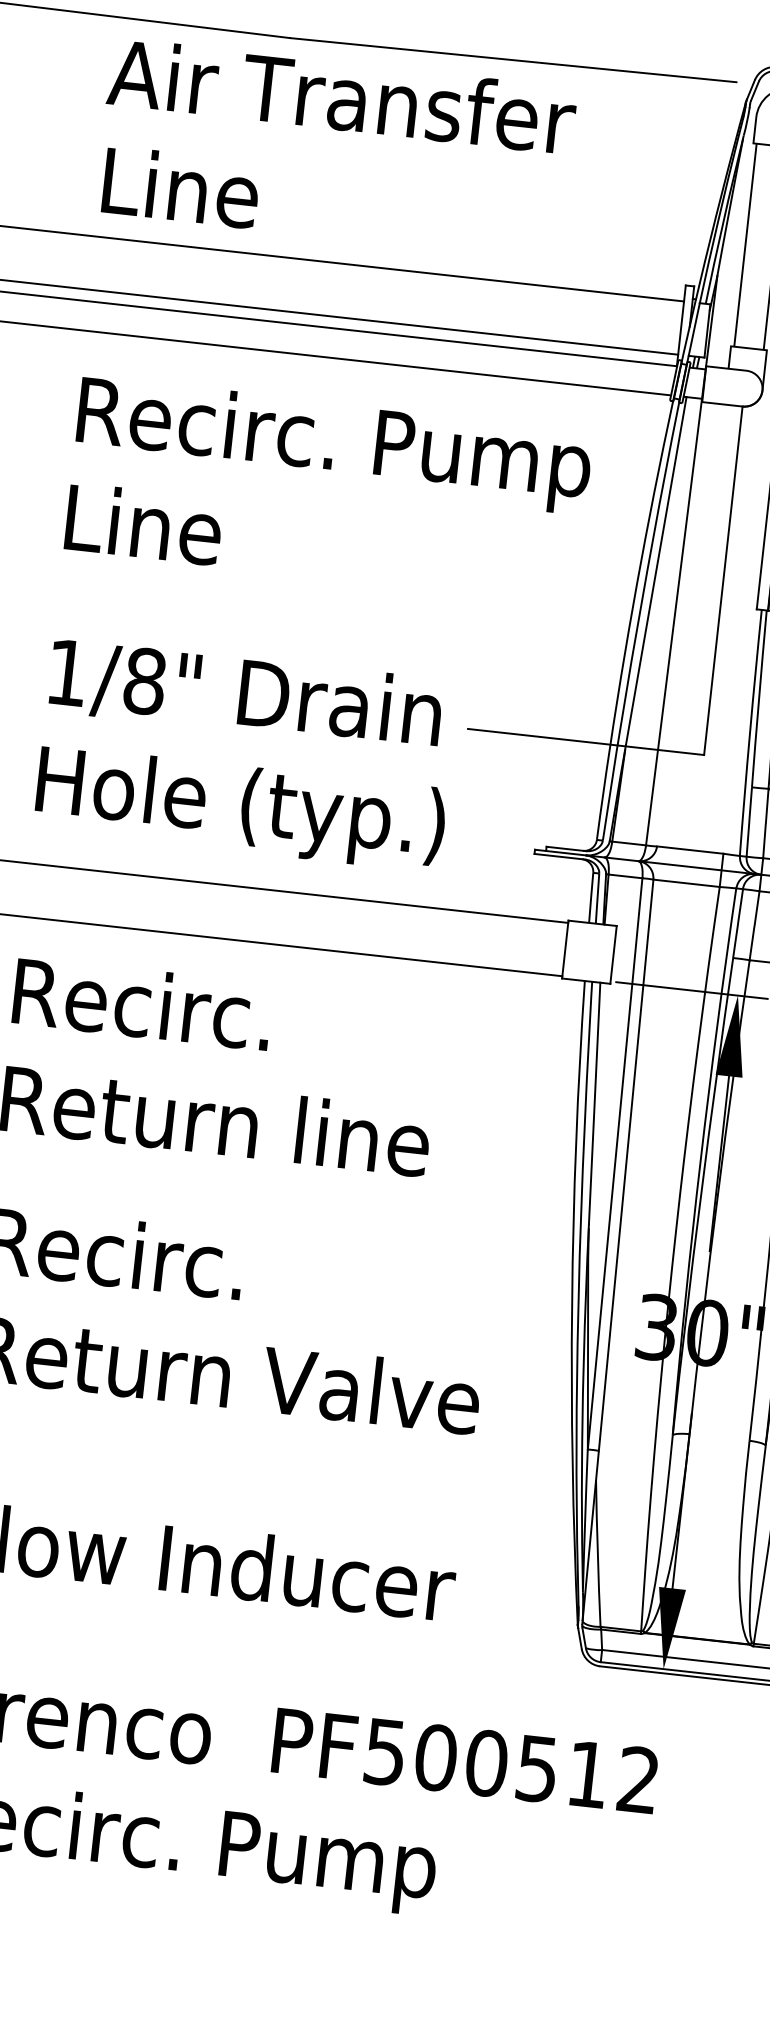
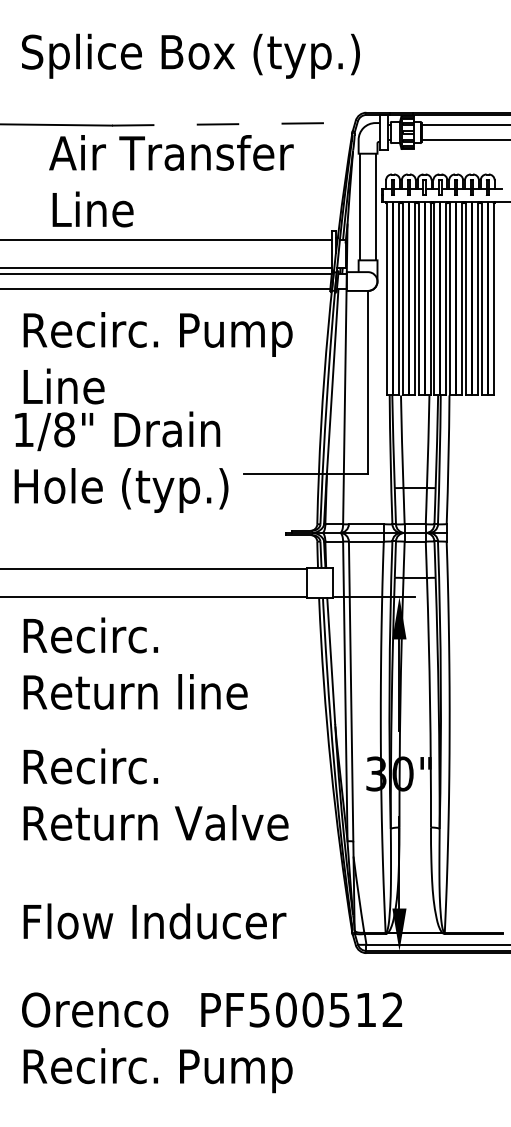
line: (513, 60) -> (229, 124), solid -> dashed
text: (336, 150) -> (171, 181), moved
text: (246, 753) -> (121, 461), moved

